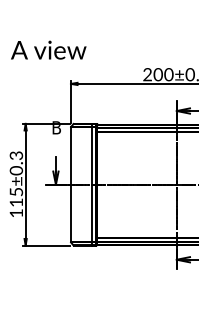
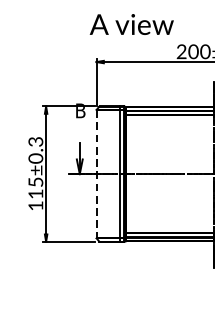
text: (48, 49) -> (131, 23), moved
line: (70, 184) -> (95, 173), solid -> dashed

